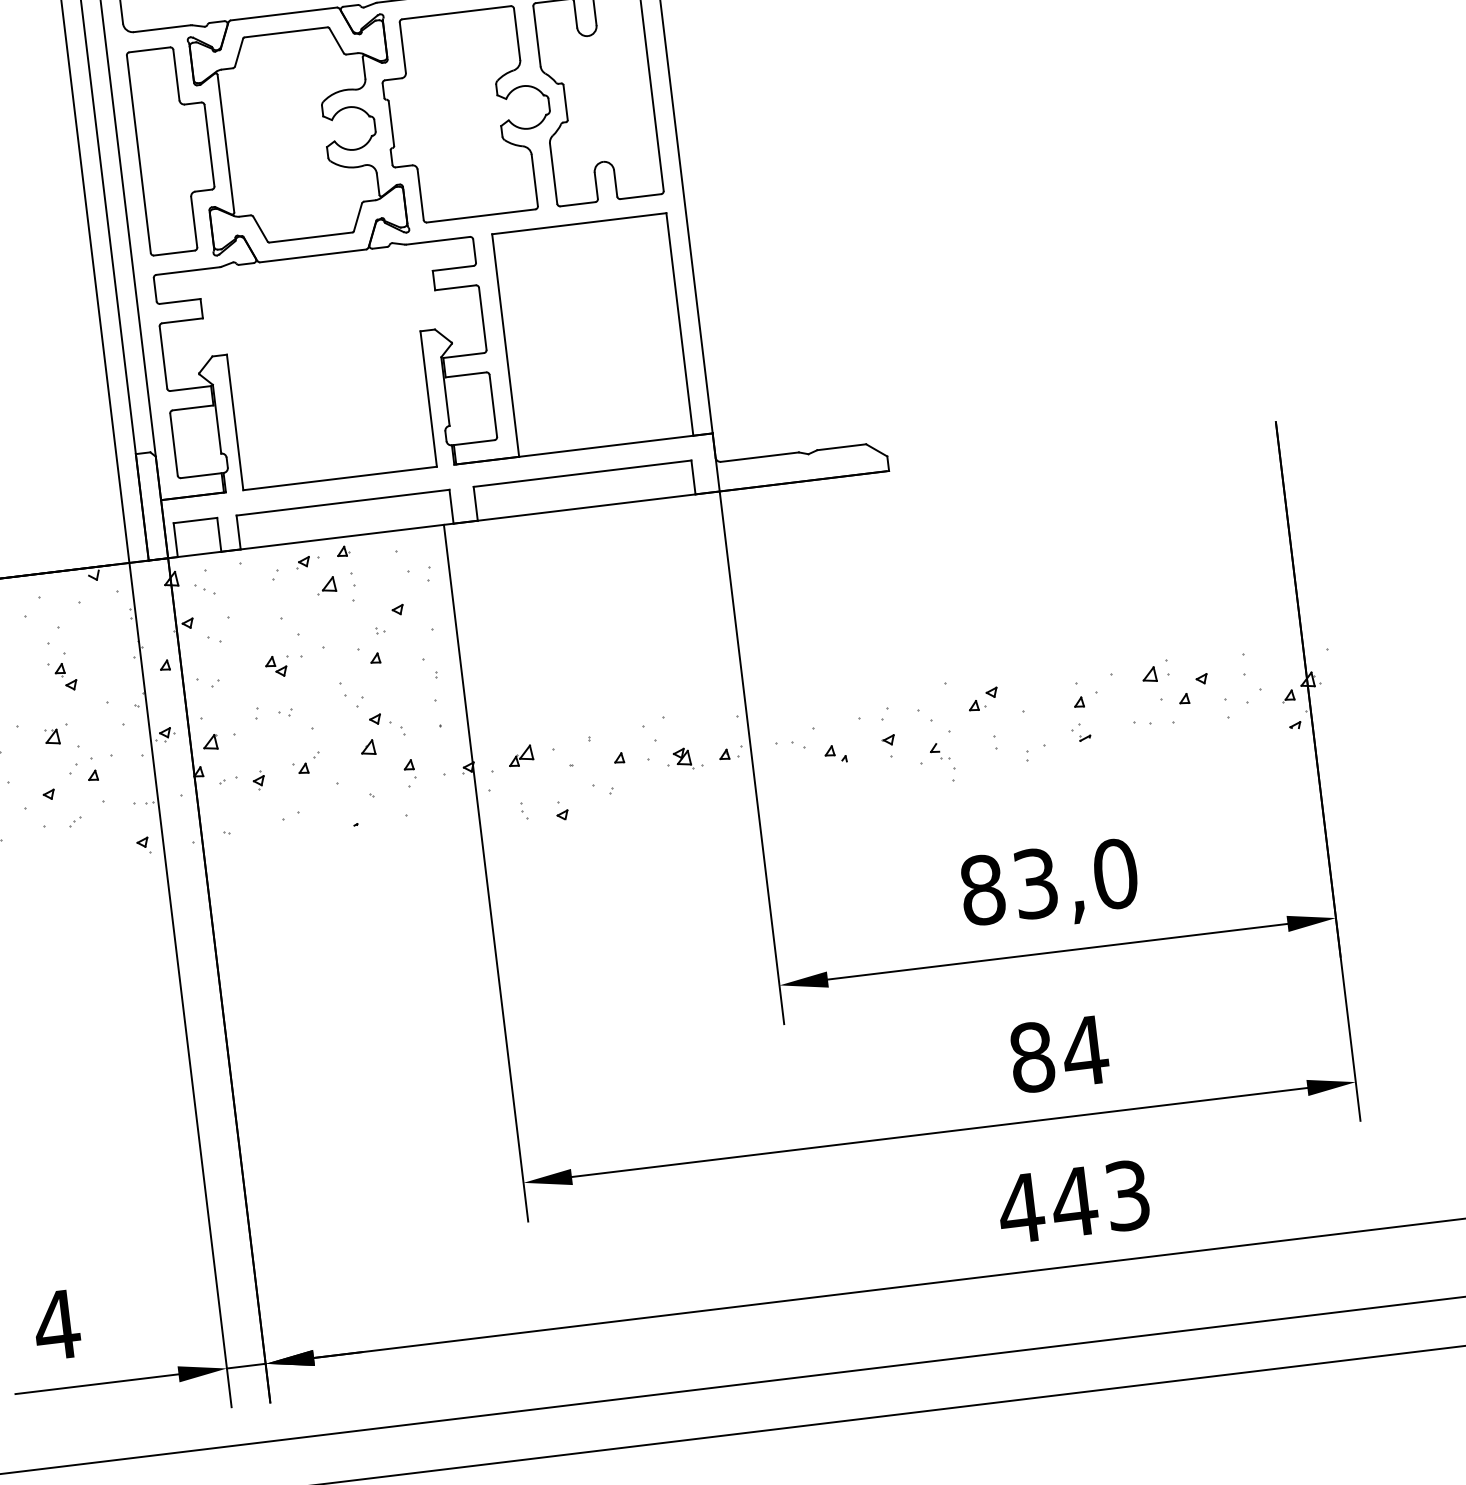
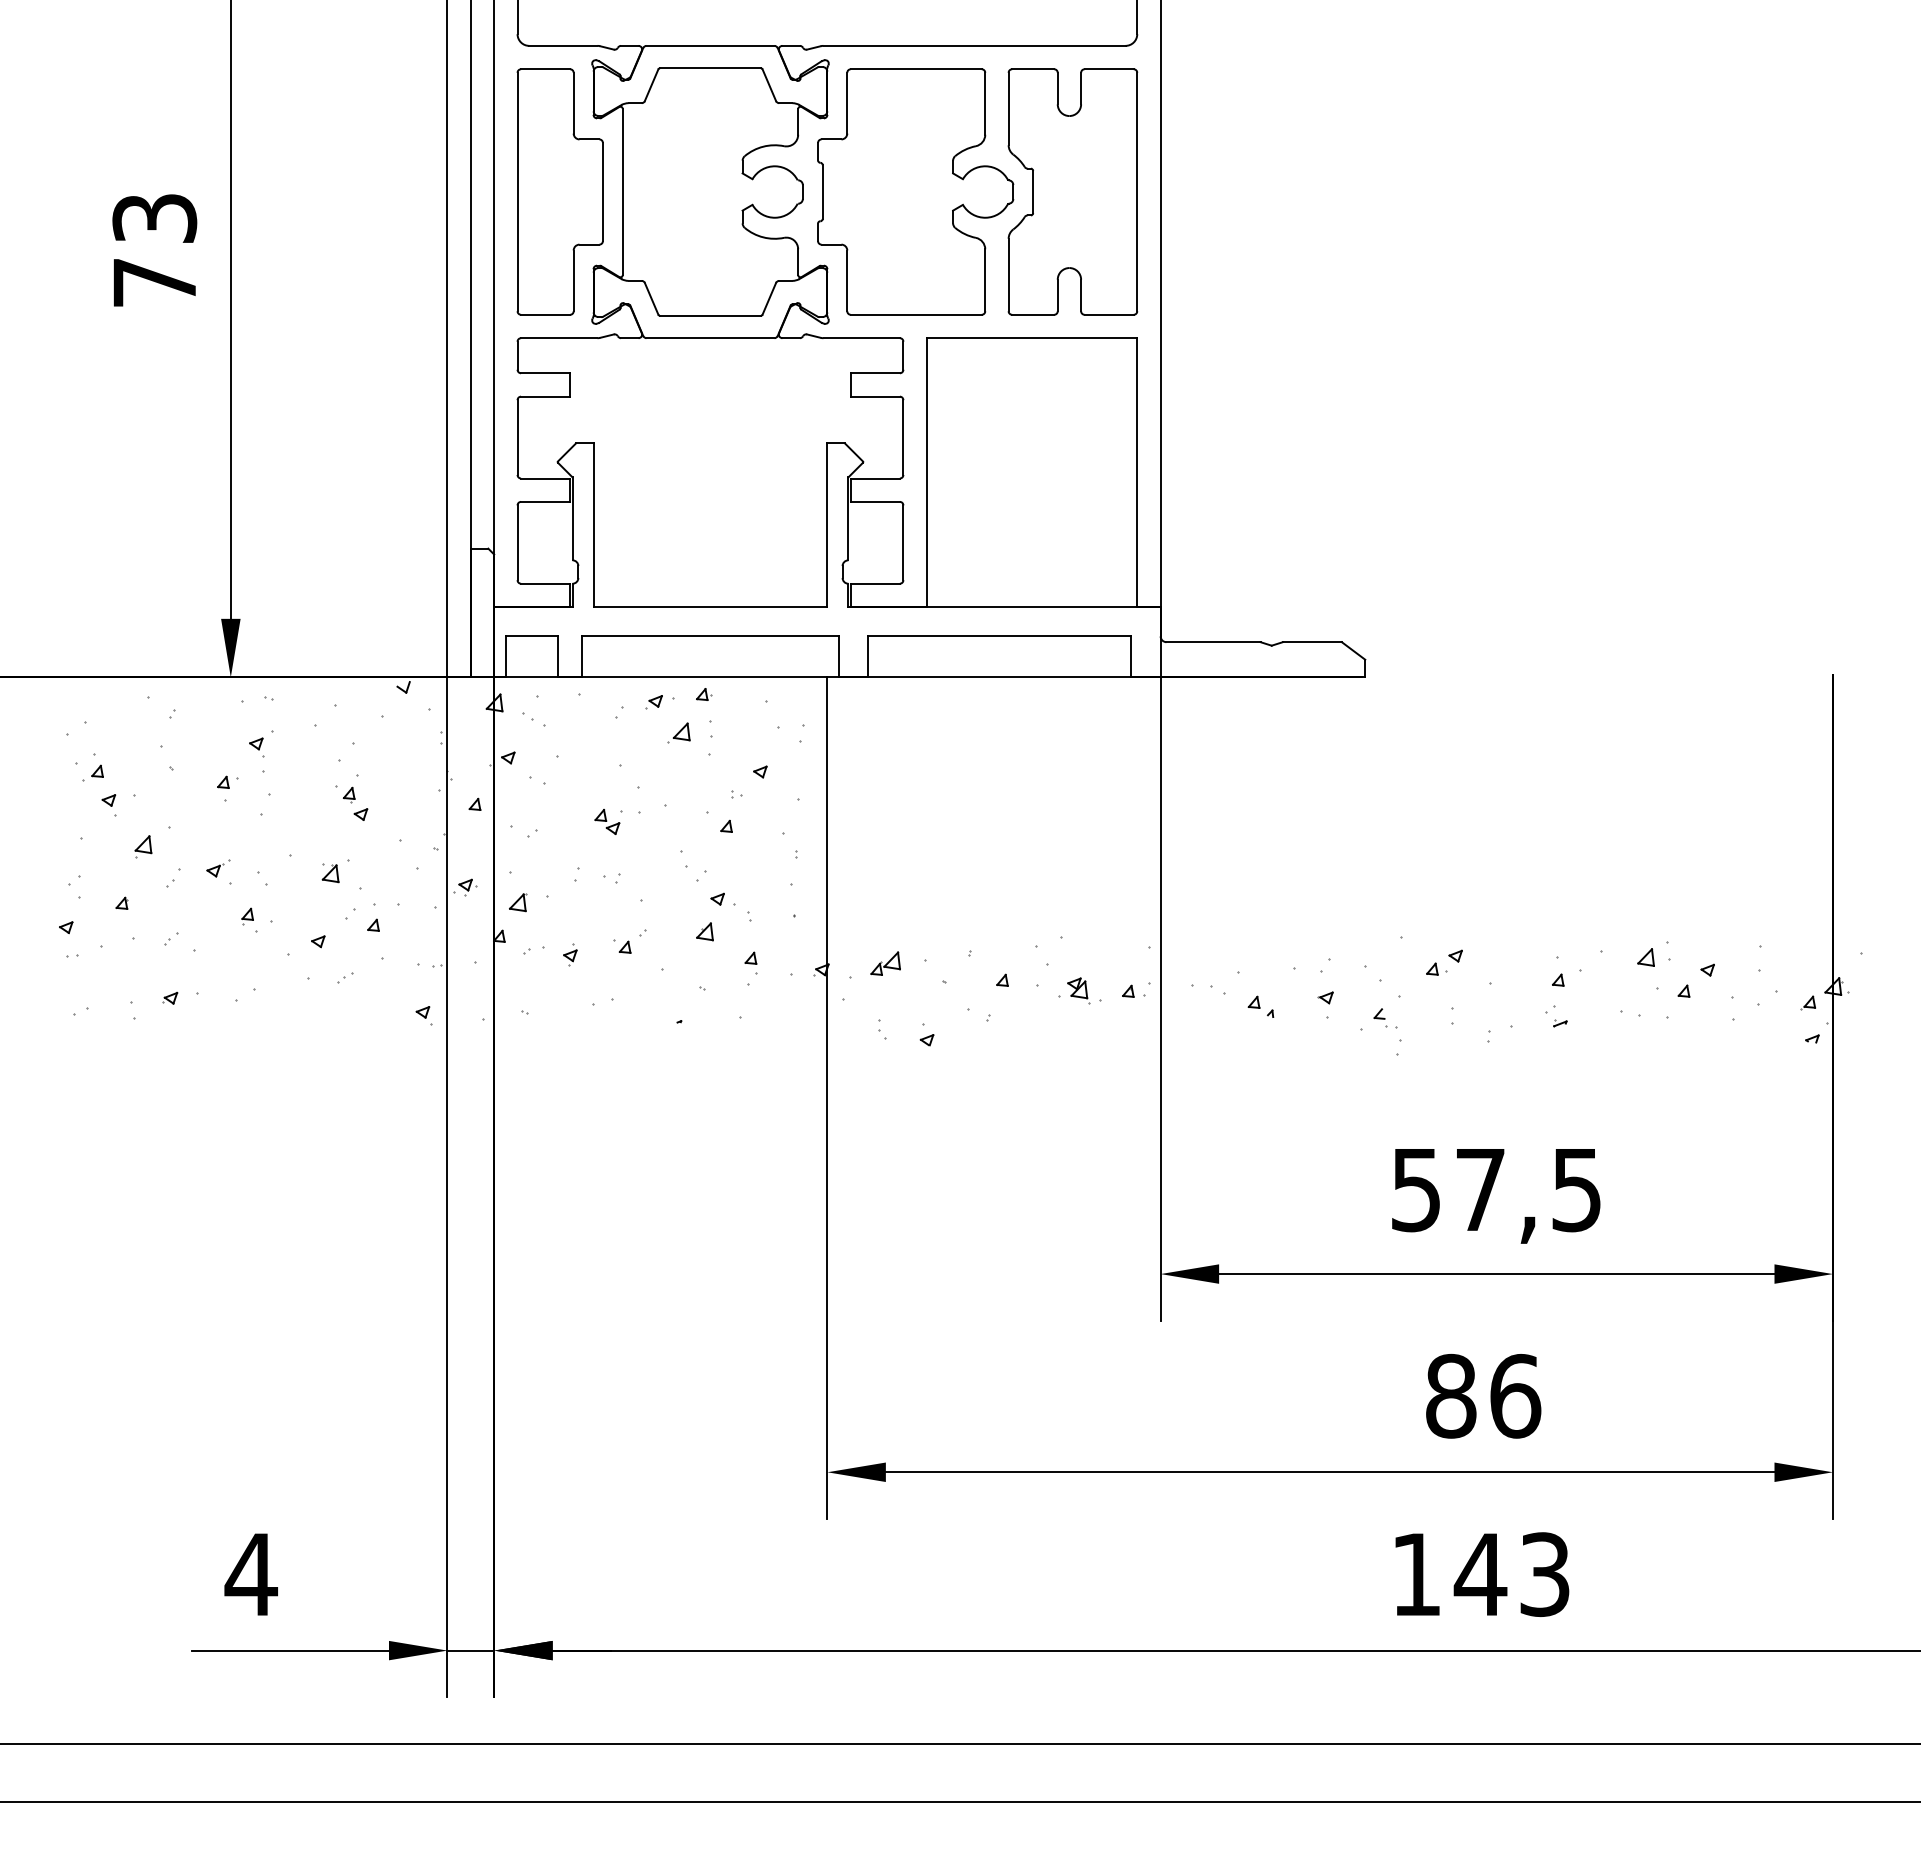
text: (1049, 881) -> (1496, 1189), 83,0 -> 57,5
text: (1084, 1051) -> (1514, 1396), 84 -> 86
text: (1021, 1208) -> (1416, 1574), 443 -> 143

